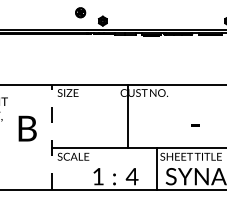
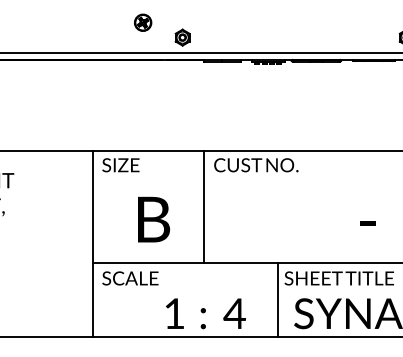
line: (128, 116) -> (205, 206), moved
text: (195, 125) -> (368, 222), moved
text: (27, 128) -> (153, 219), moved
line: (52, 136) -> (93, 242), dashed -> solid

